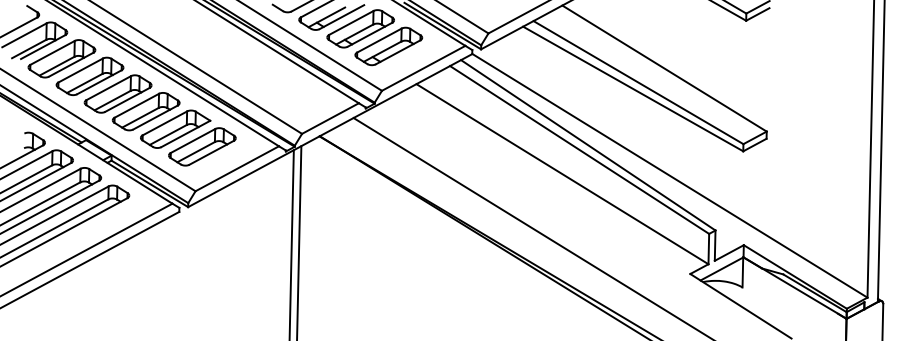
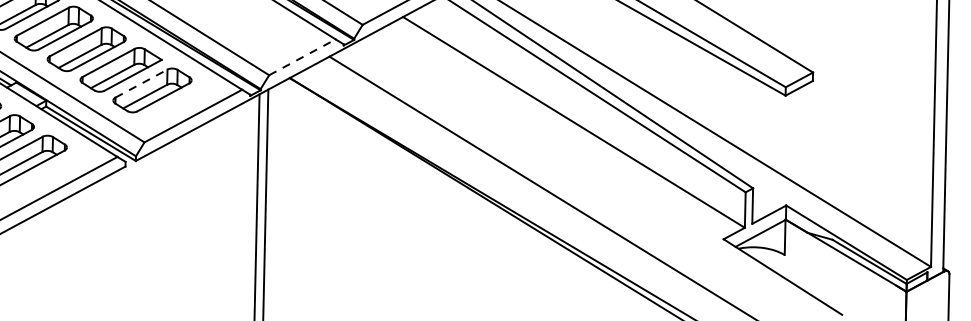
line: (330, 118) -> (302, 57), solid -> dashed
line: (193, 140) -> (142, 83), solid -> dashed

